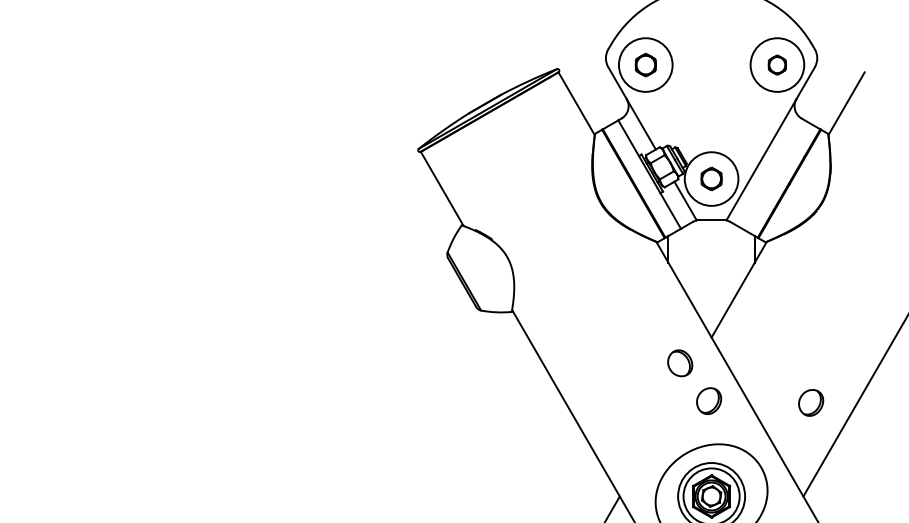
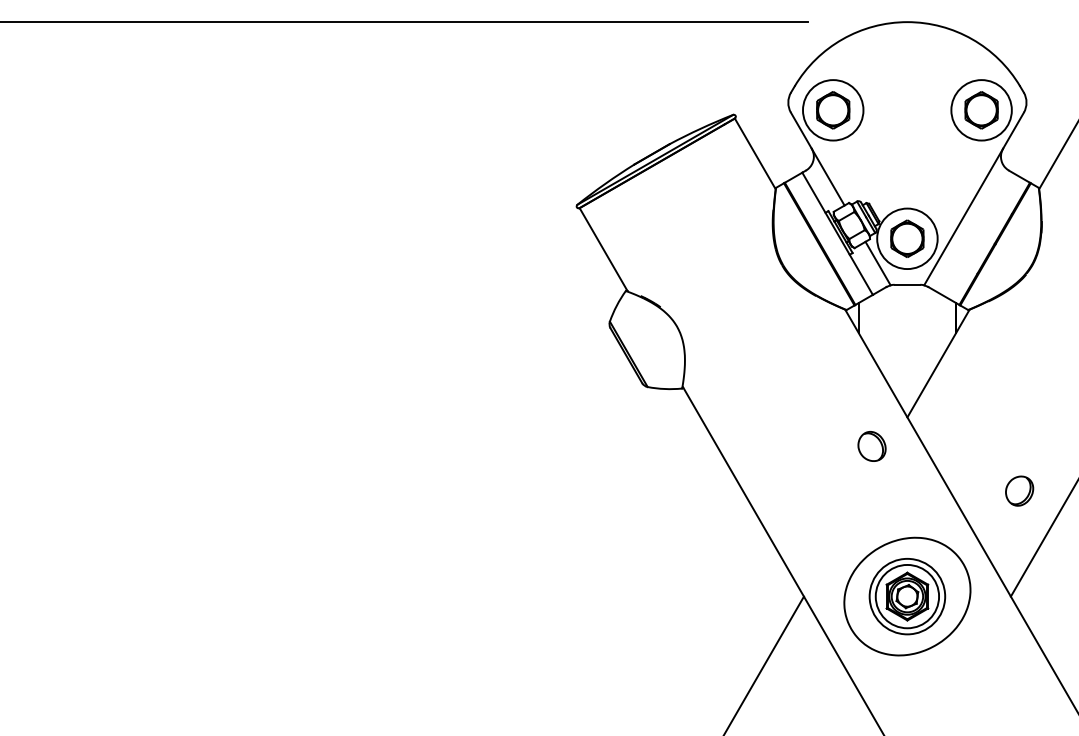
part: (646, 65) -> (833, 110), size x1.43
part: (777, 65) -> (981, 110), size x1.67
part: (711, 178) -> (907, 238), size x1.43
part: (709, 400) -> (904, 488), removed

